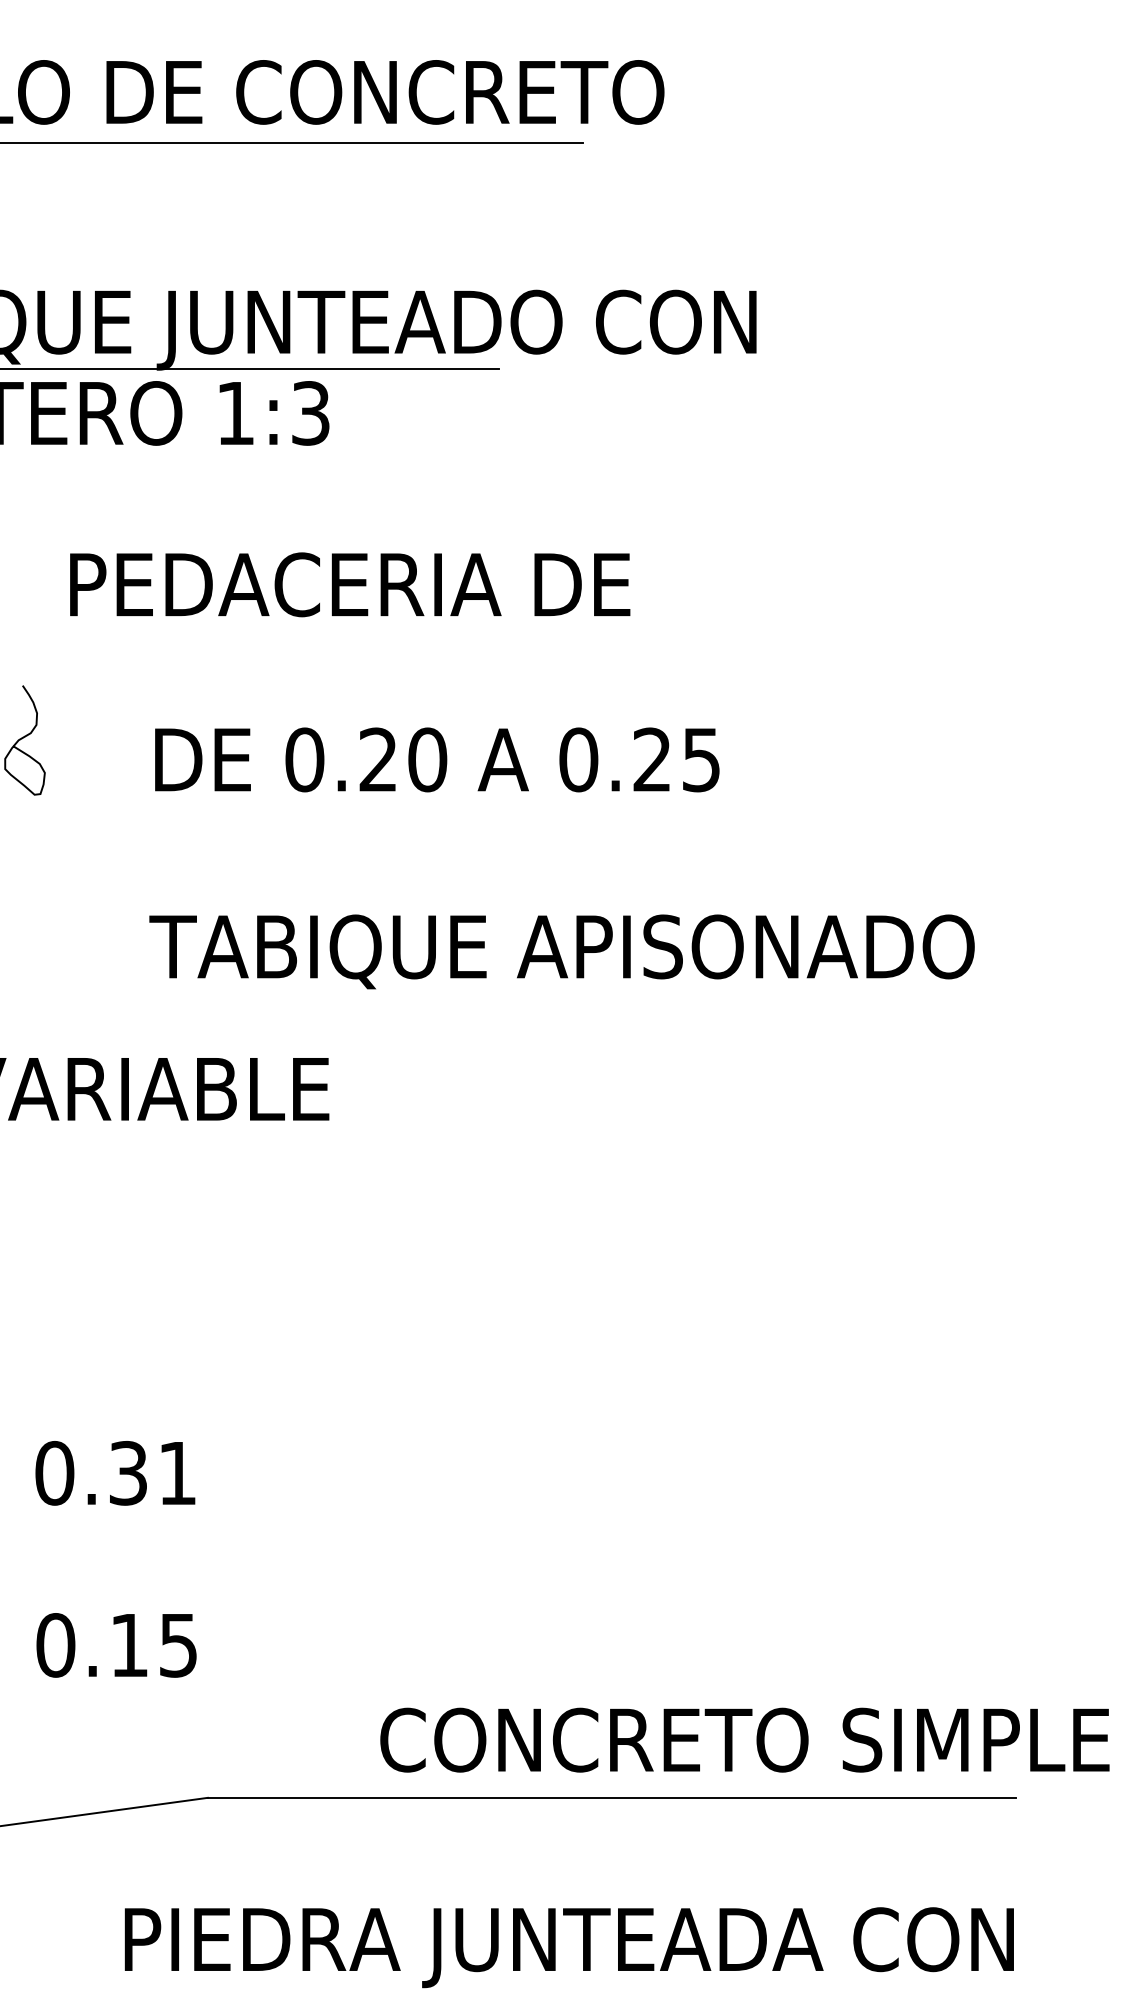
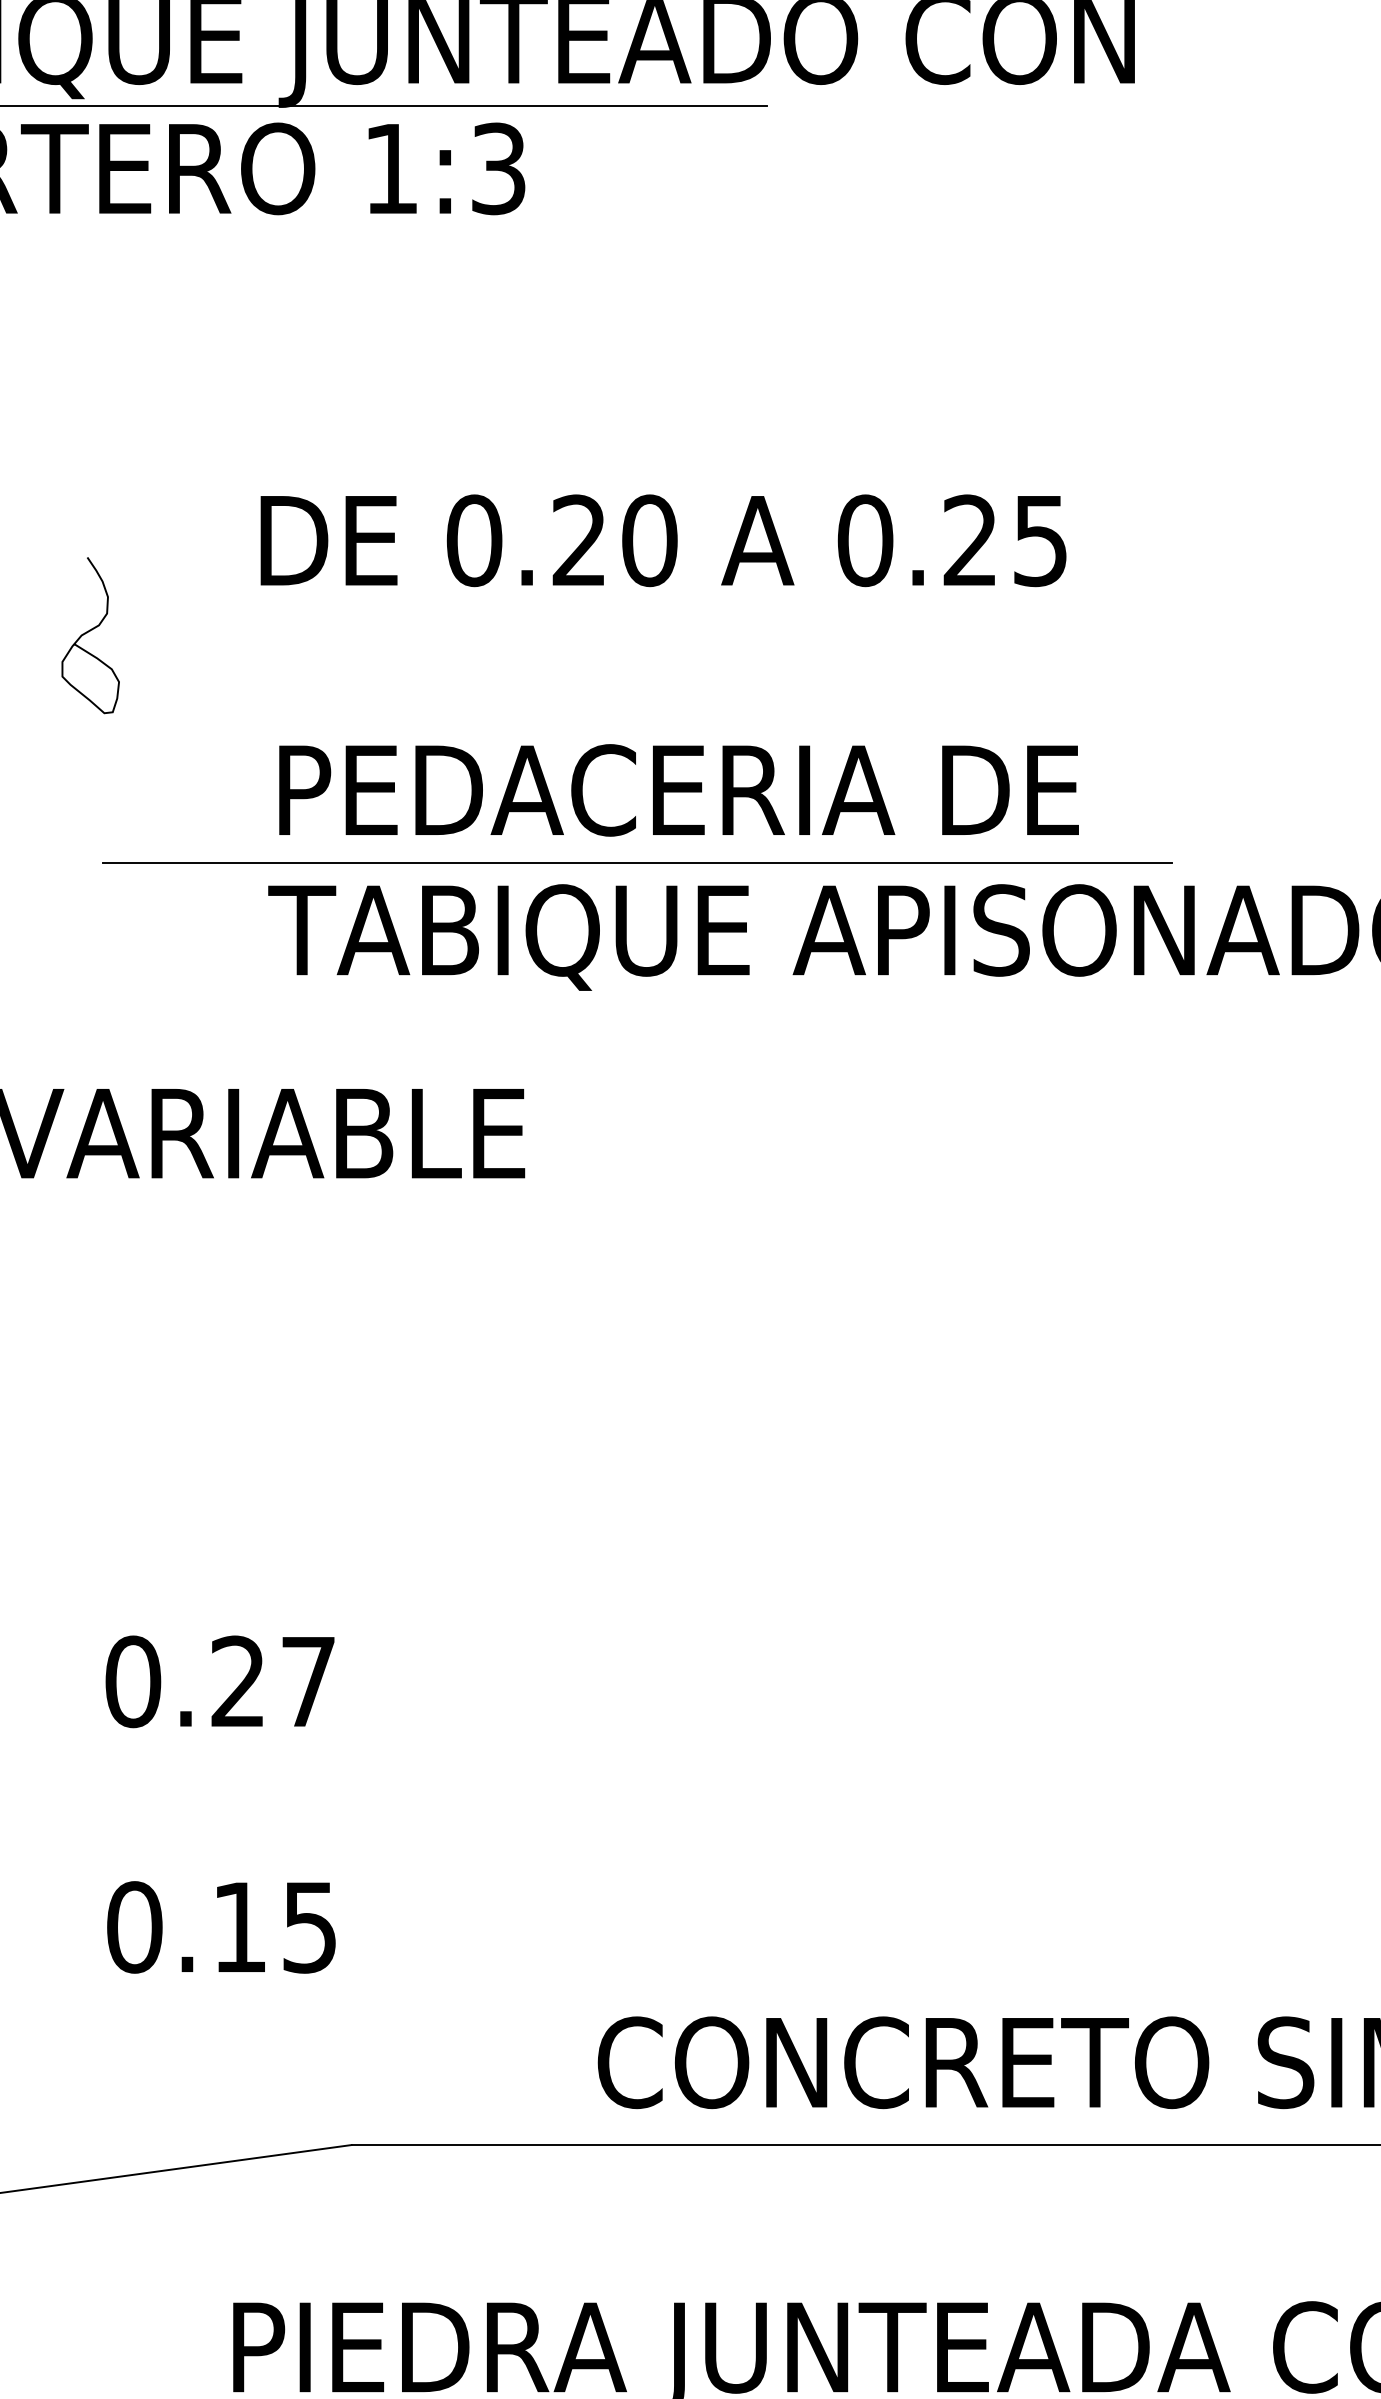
text: (350, 584) -> (679, 789), moved
text: (437, 759) -> (663, 540), moved
line: (407, 899) -> (636, 862), added
text: (152, 1473) -> (272, 1682), 0.31 -> 0.27

